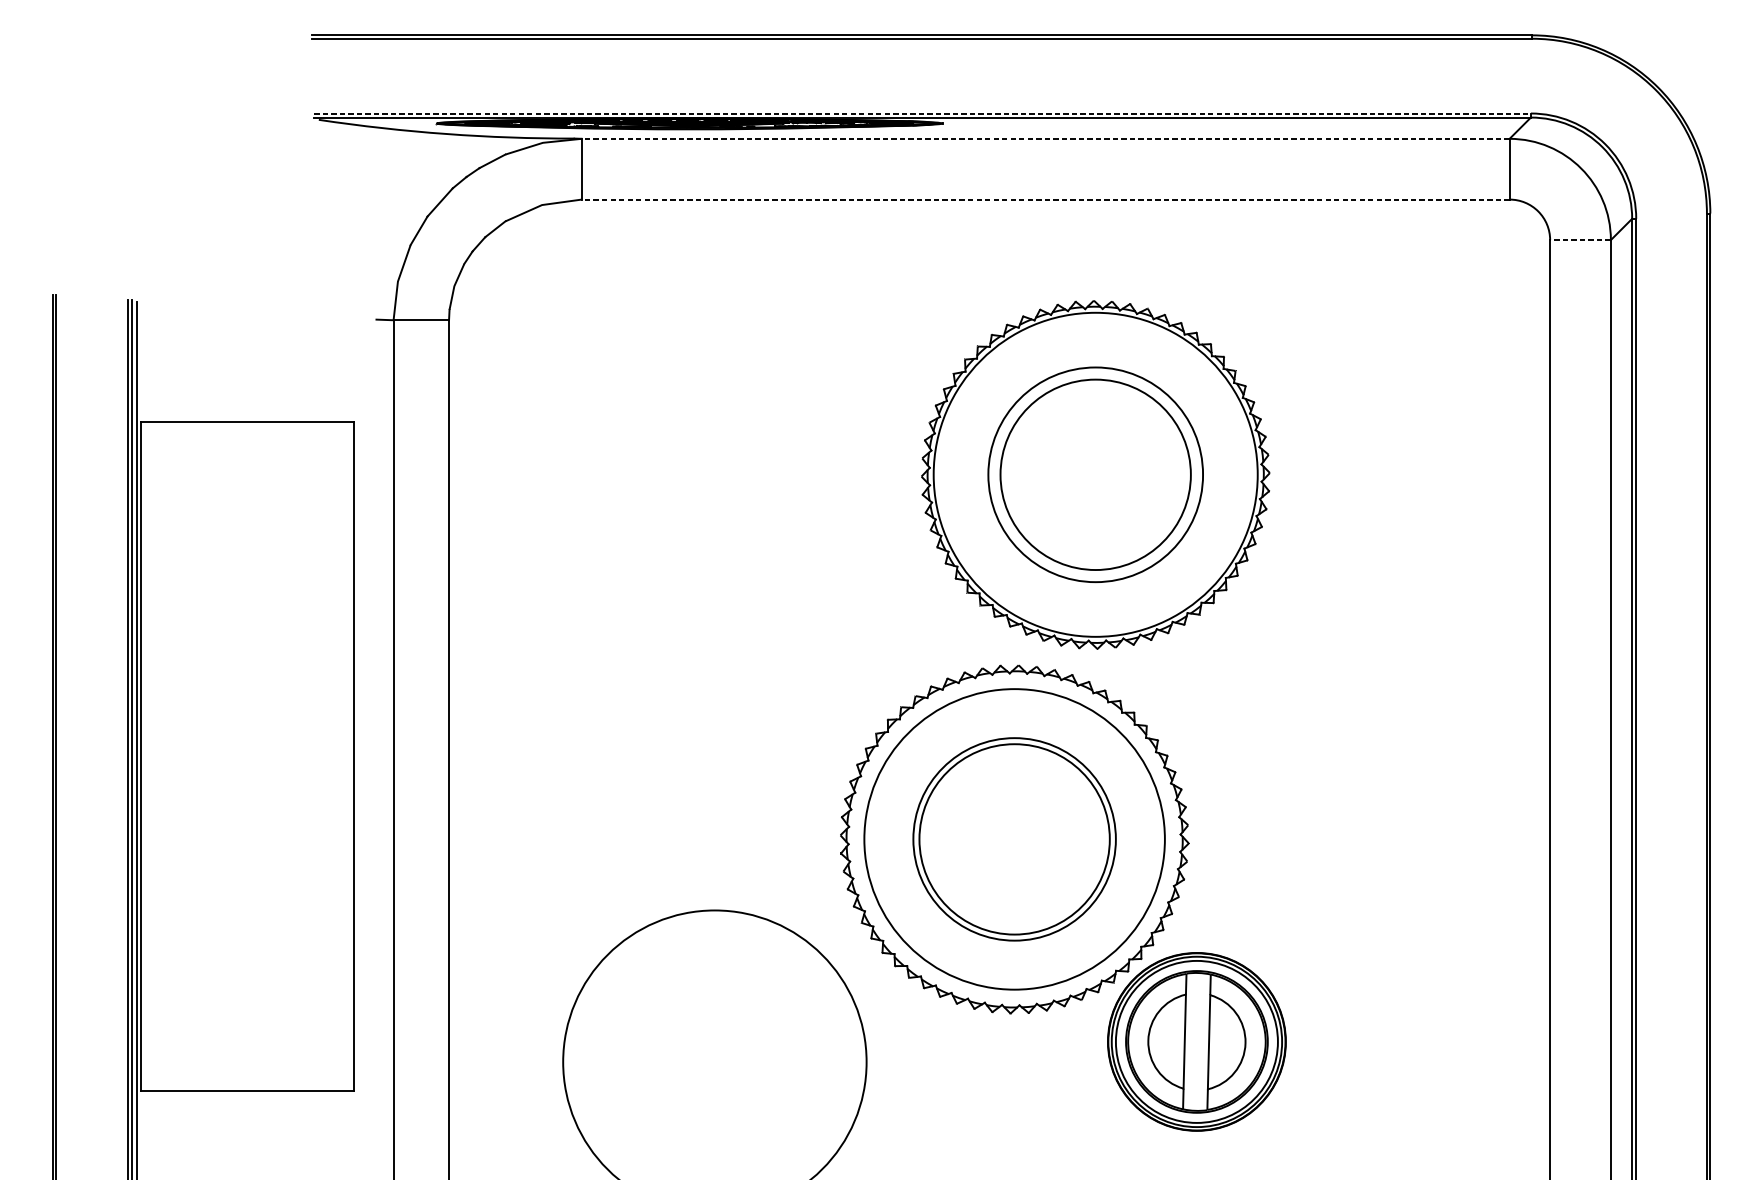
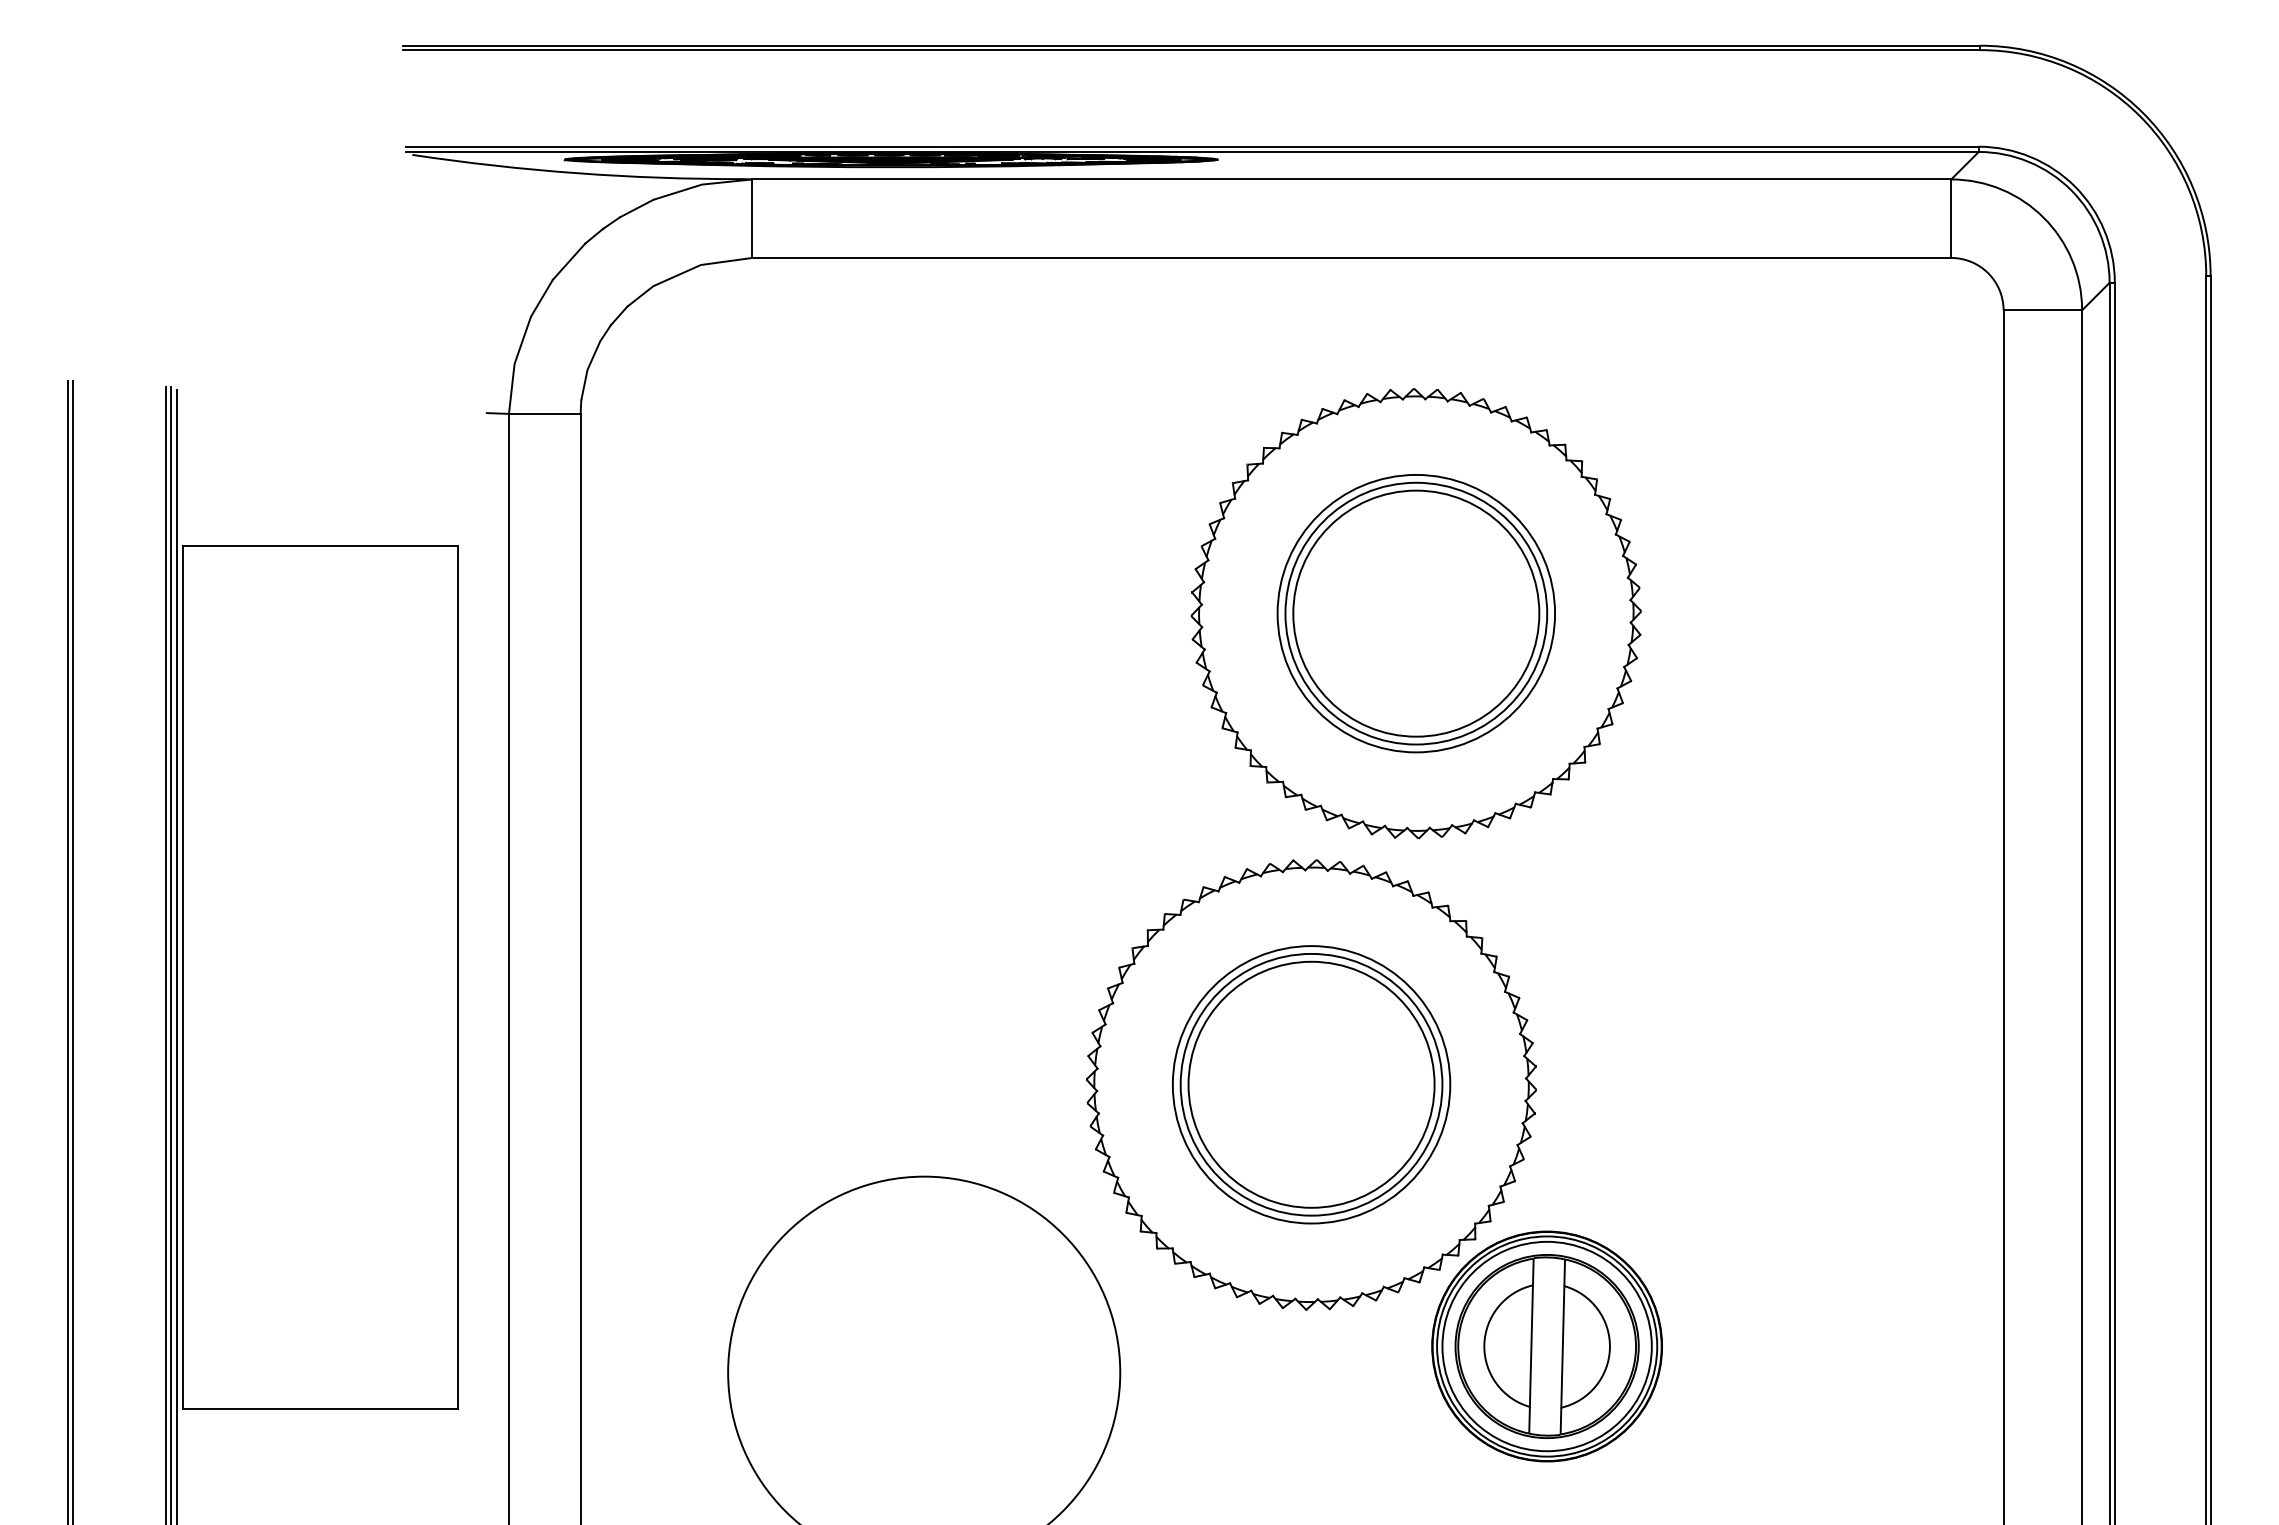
line: (923, 113) -> (1193, 146), dashed -> solid
line: (1045, 138) -> (1351, 179), dashed -> solid
line: (1045, 199) -> (1351, 257), dashed -> solid
line: (1580, 240) -> (2042, 310), dashed -> solid
circle: (1095, 474) -> (1416, 613), size x0.62
circle: (1014, 839) -> (1311, 1084), size x0.71

